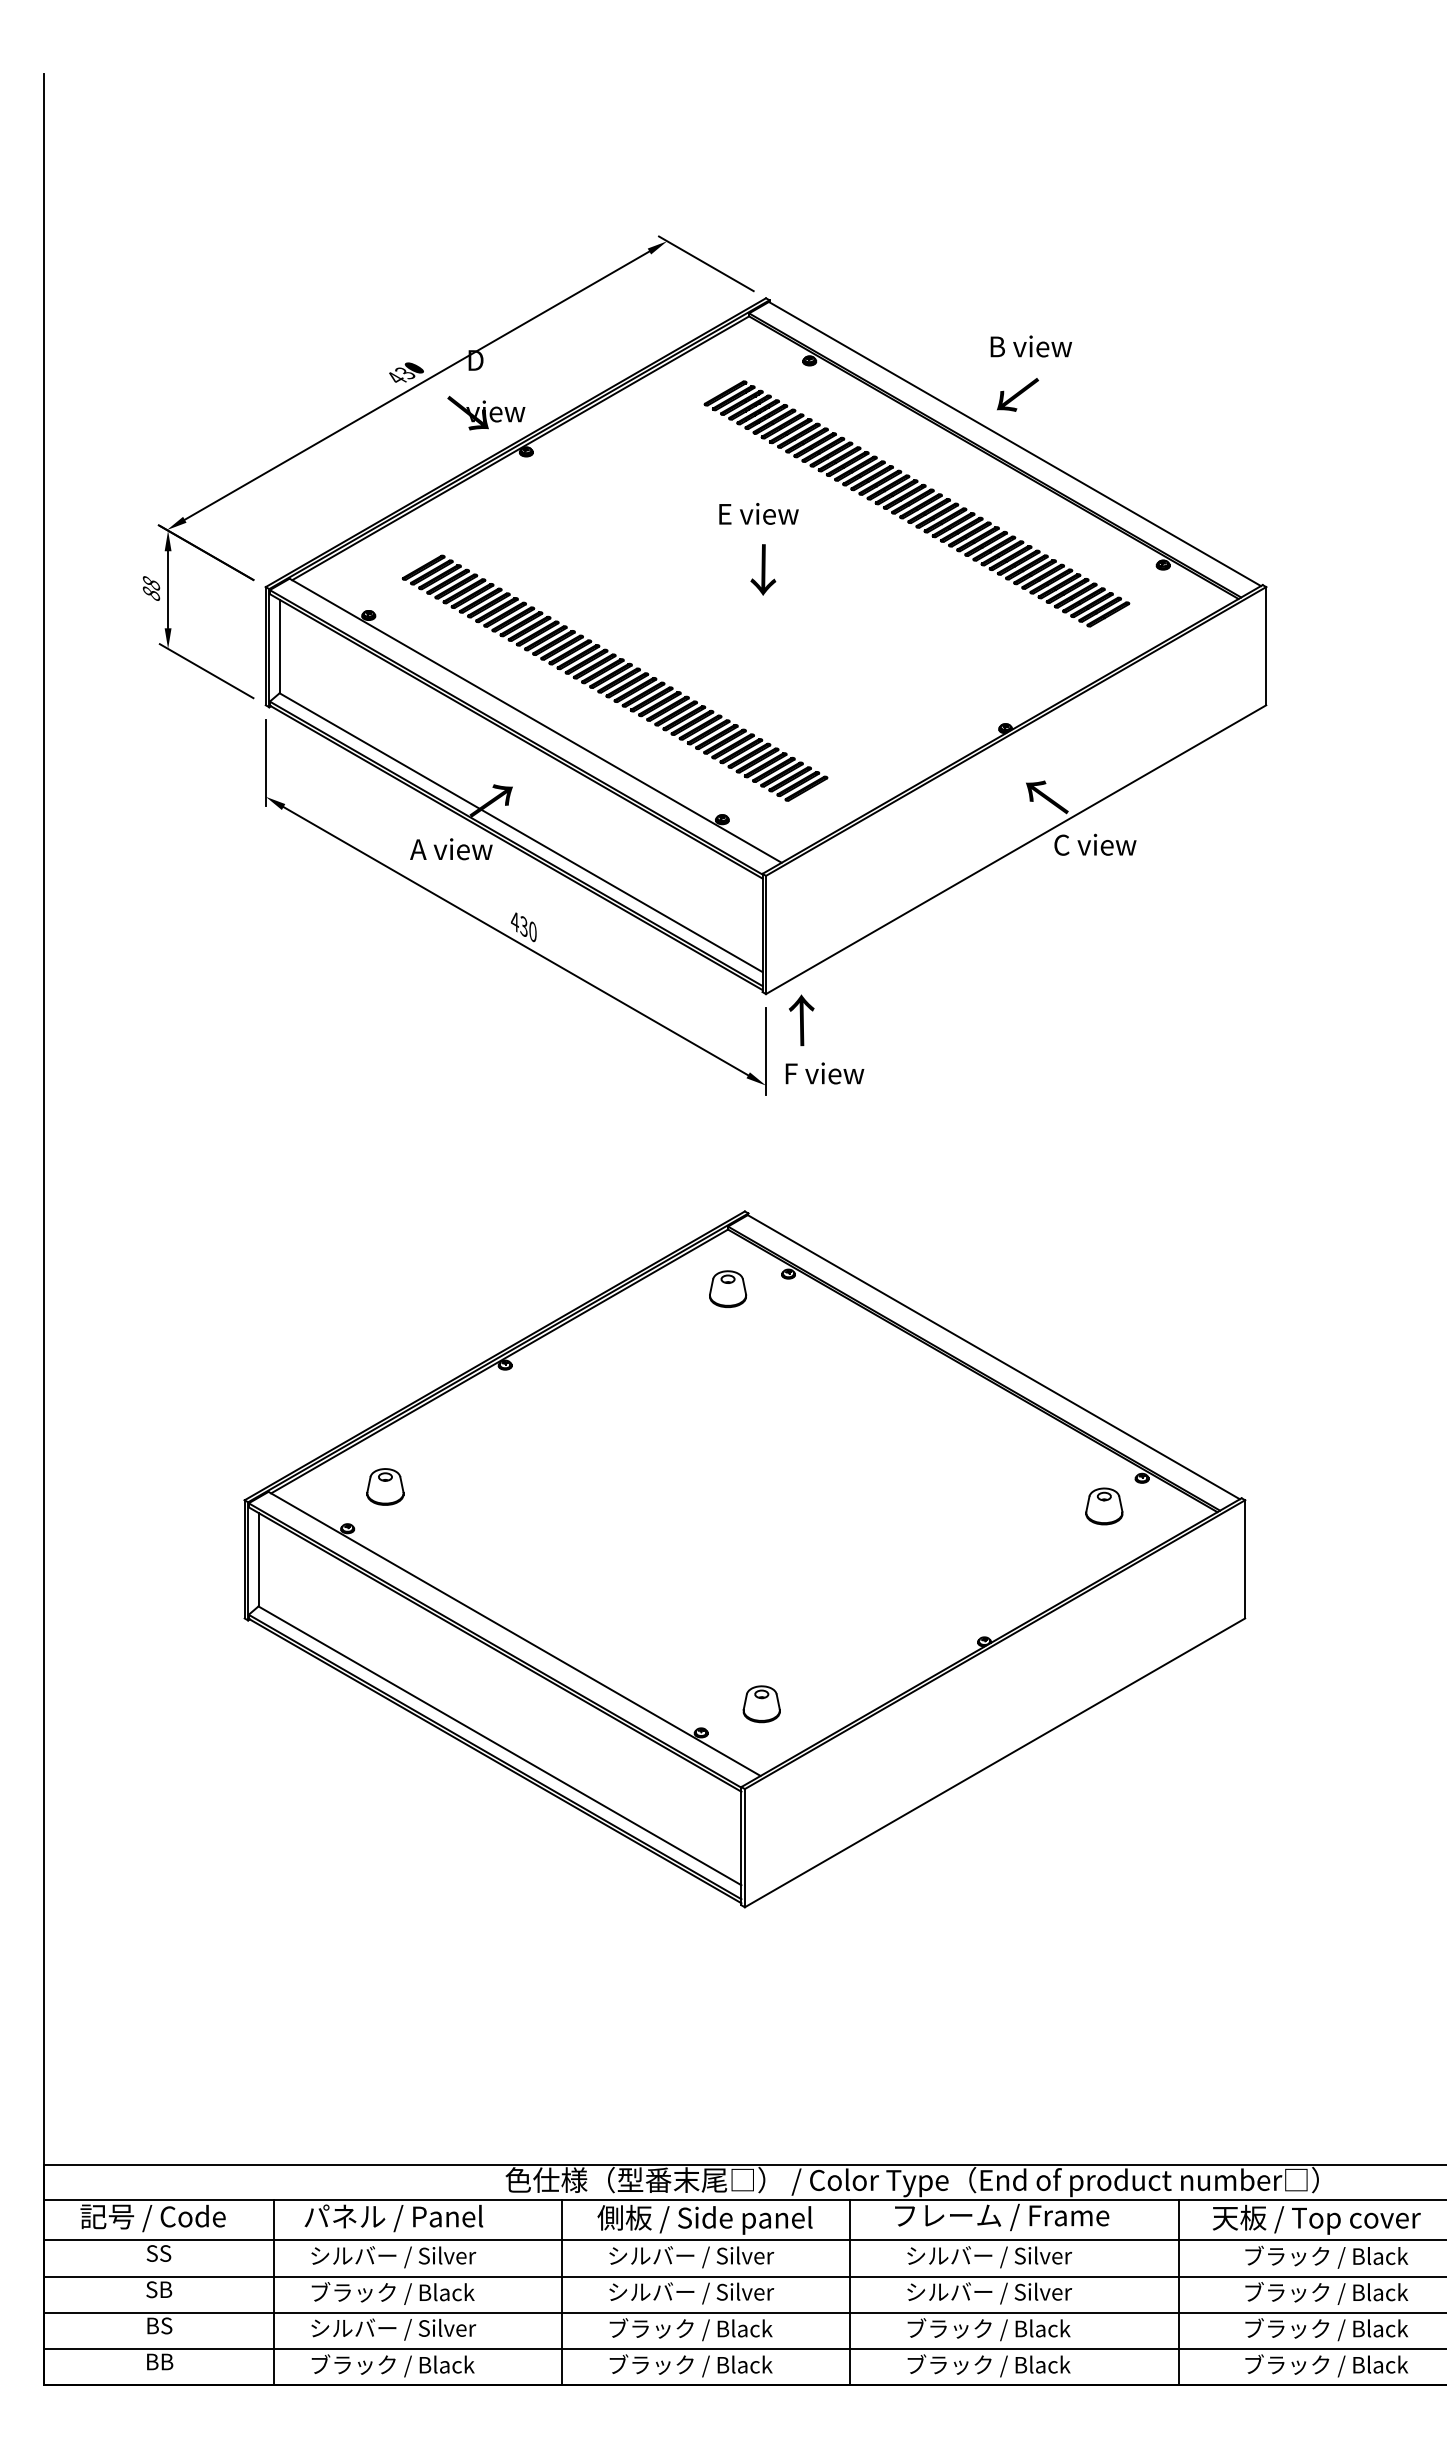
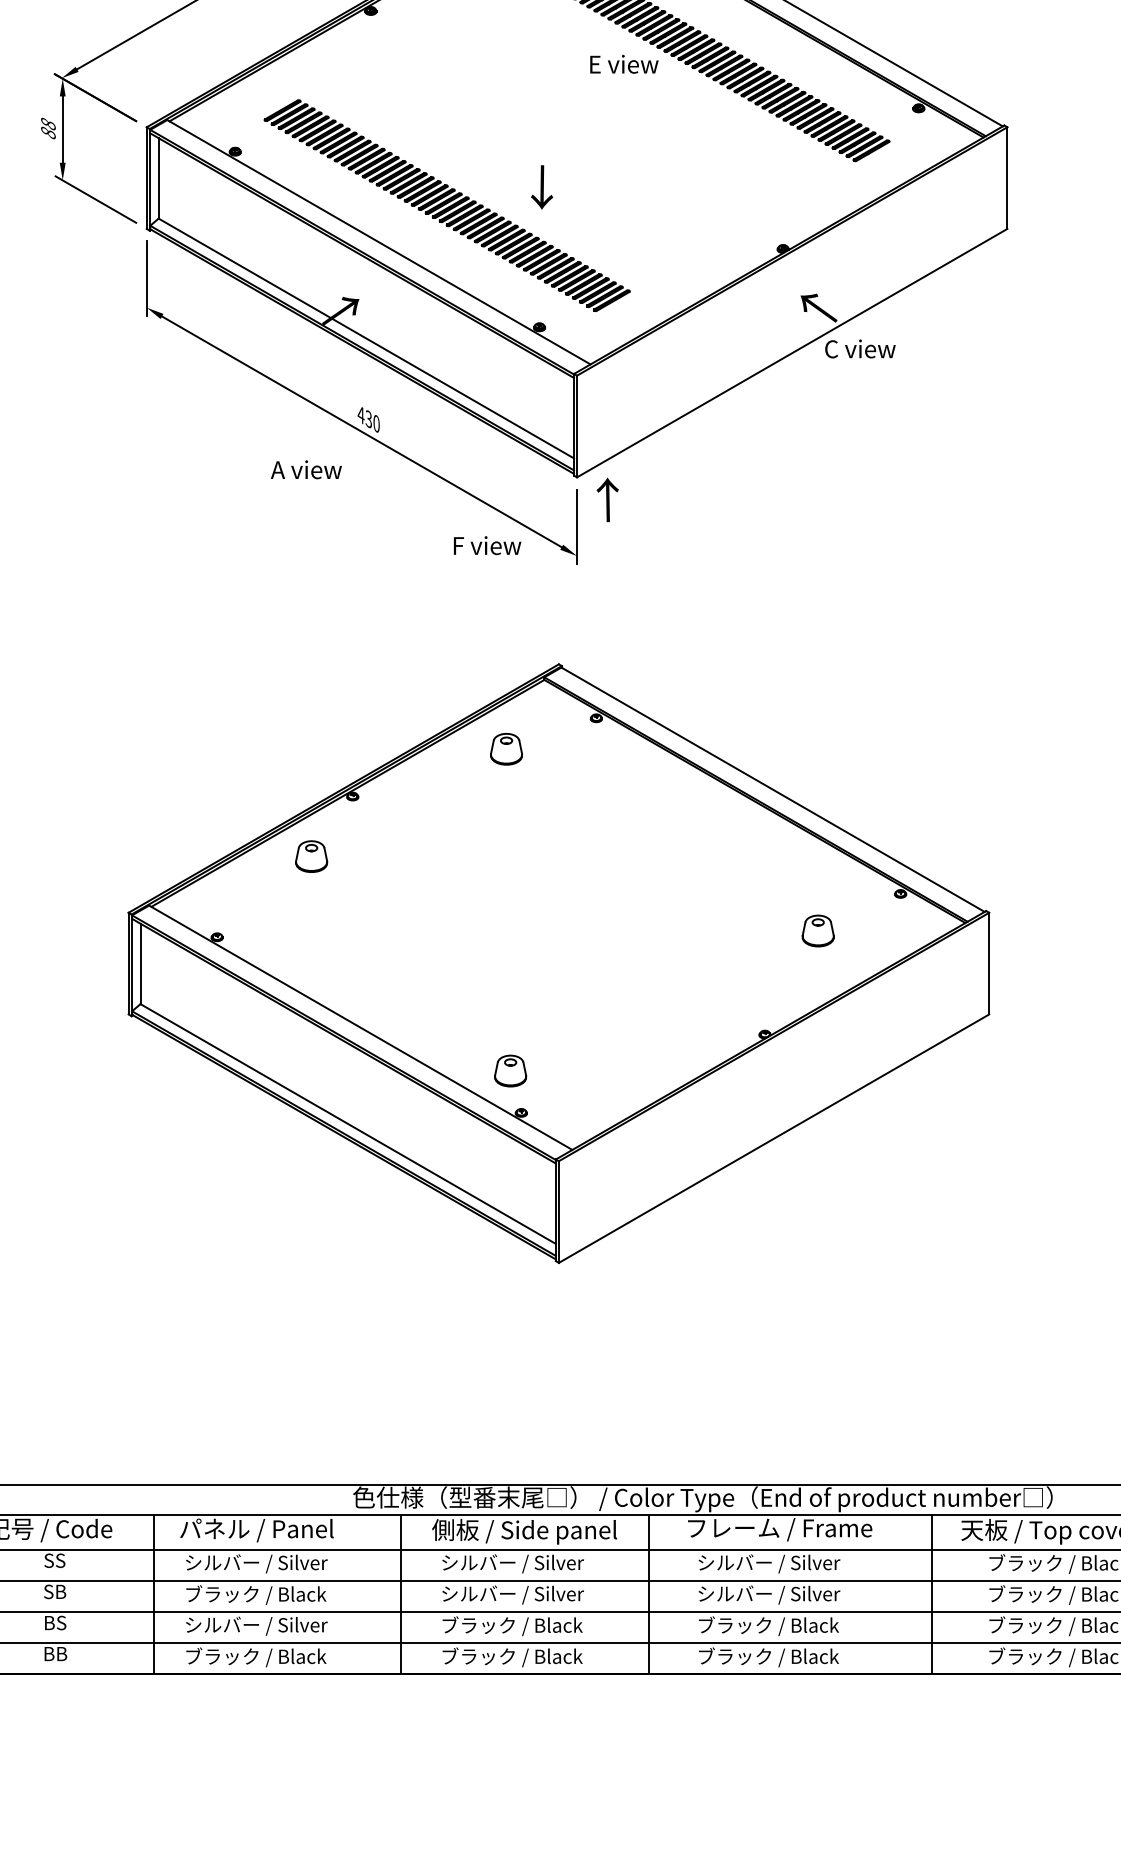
text: (758, 513) -> (623, 63), moved
text: (763, 569) -> (542, 186), moved
text: (451, 849) -> (306, 469), moved
text: (824, 1073) -> (487, 545), moved
part: (728, 1288) -> (506, 748), moved
part: (385, 1486) -> (311, 856), moved
part: (1104, 1506) -> (818, 931), moved
part: (761, 1704) -> (510, 1071), moved

